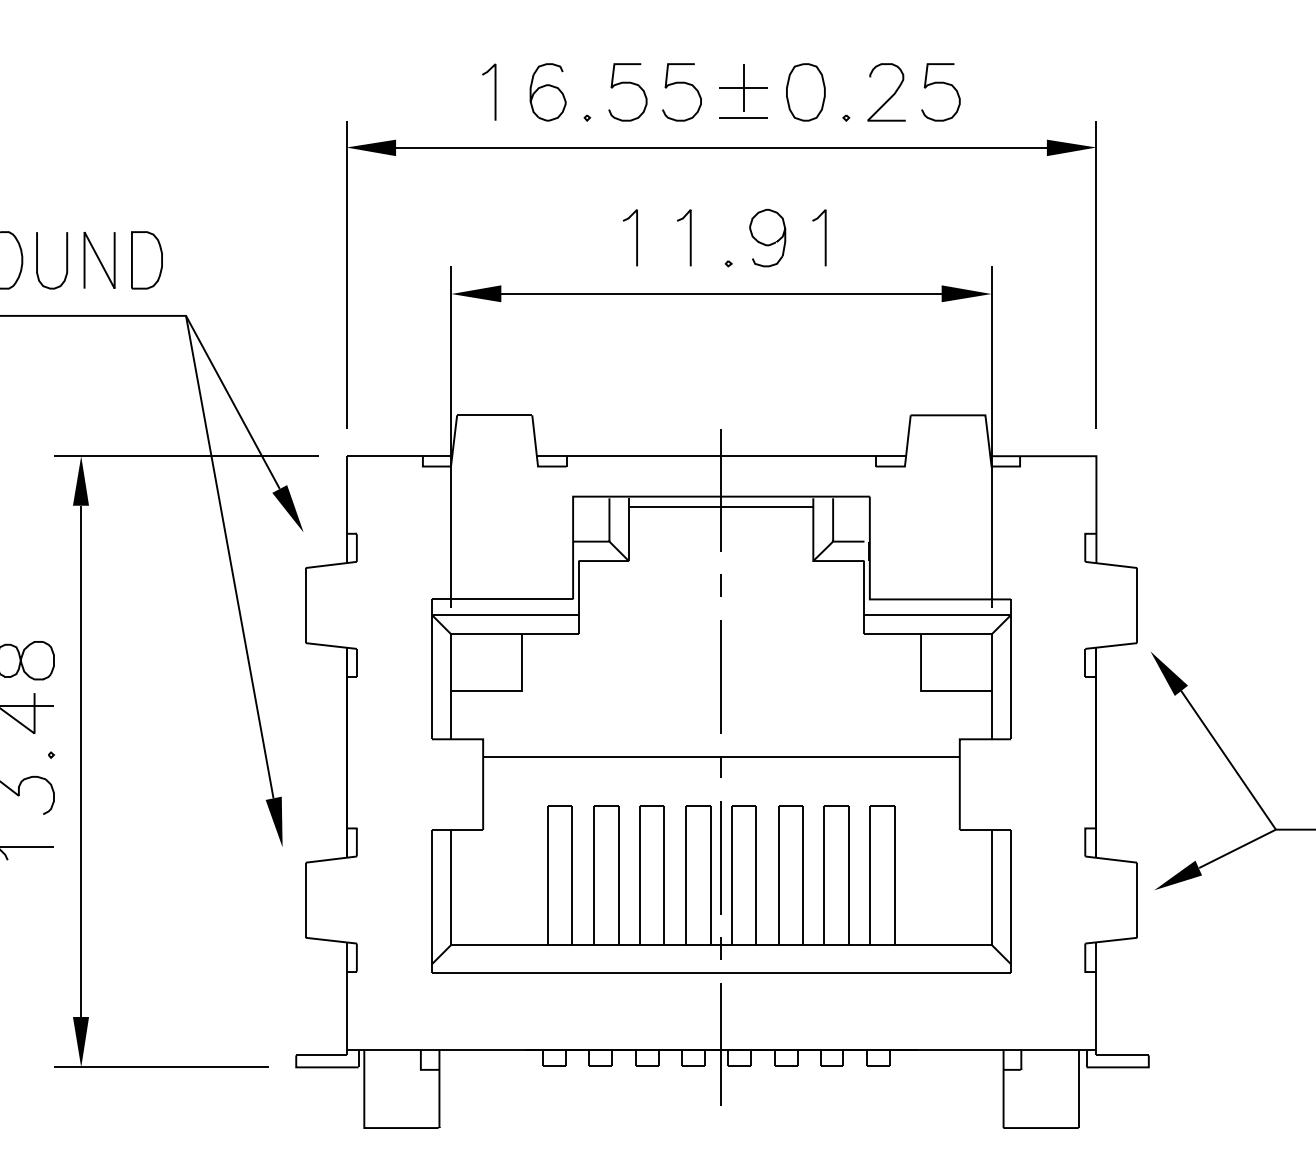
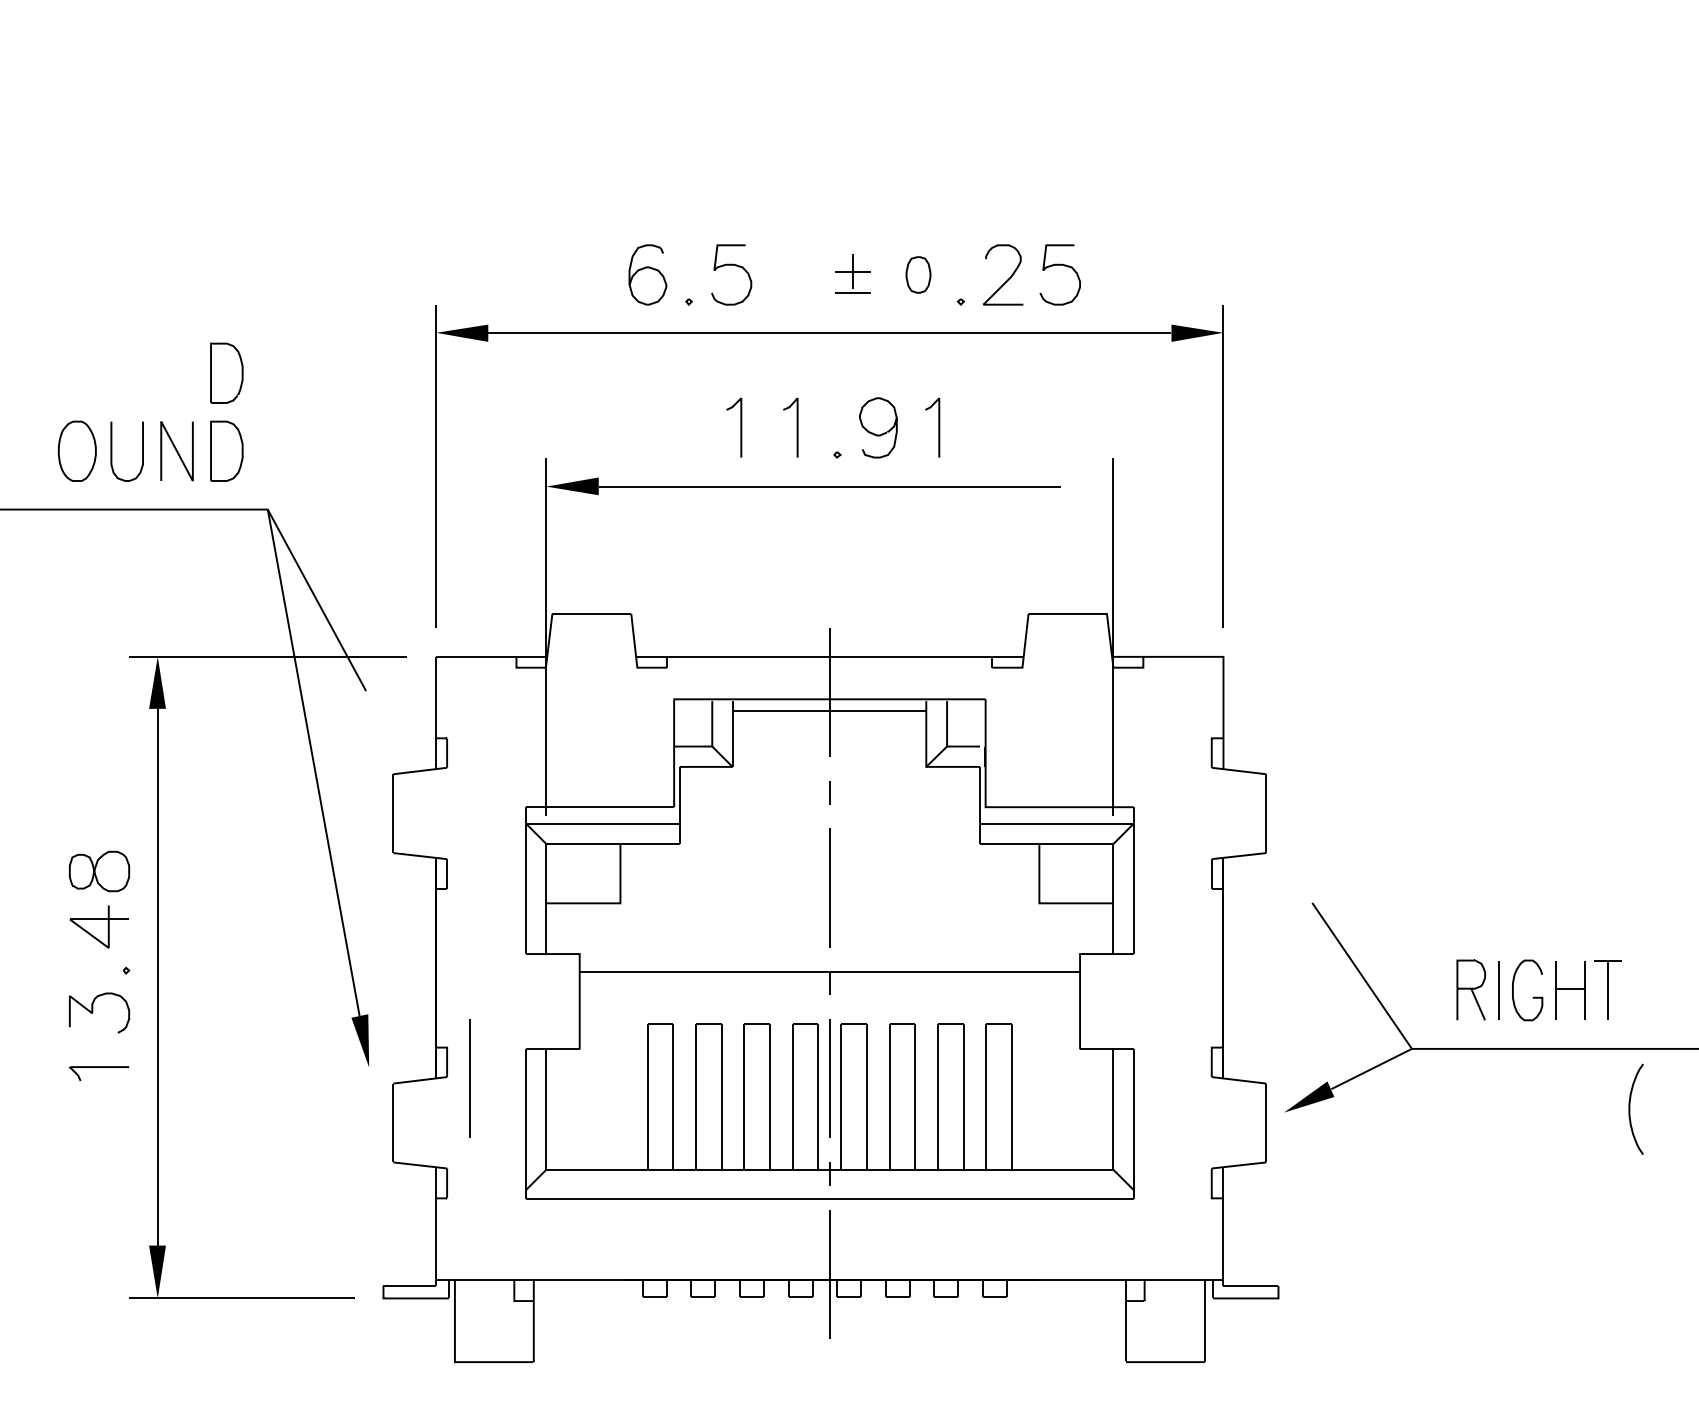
curve: (685, 84) -> (792, 266), removed
curve: (494, 91) -> (591, 274), removed
part: (743, 91) -> (853, 273), size x0.7
part: (805, 91) -> (918, 274), size x0.6
part: (146, 185) -> (226, 372), added
fill: (966, 293) -> (1087, 486), removed
fill: (287, 508) -> (374, 711), removed
fill: (1168, 673) -> (1299, 884), removed
line: (378, 857) -> (469, 1078), added

